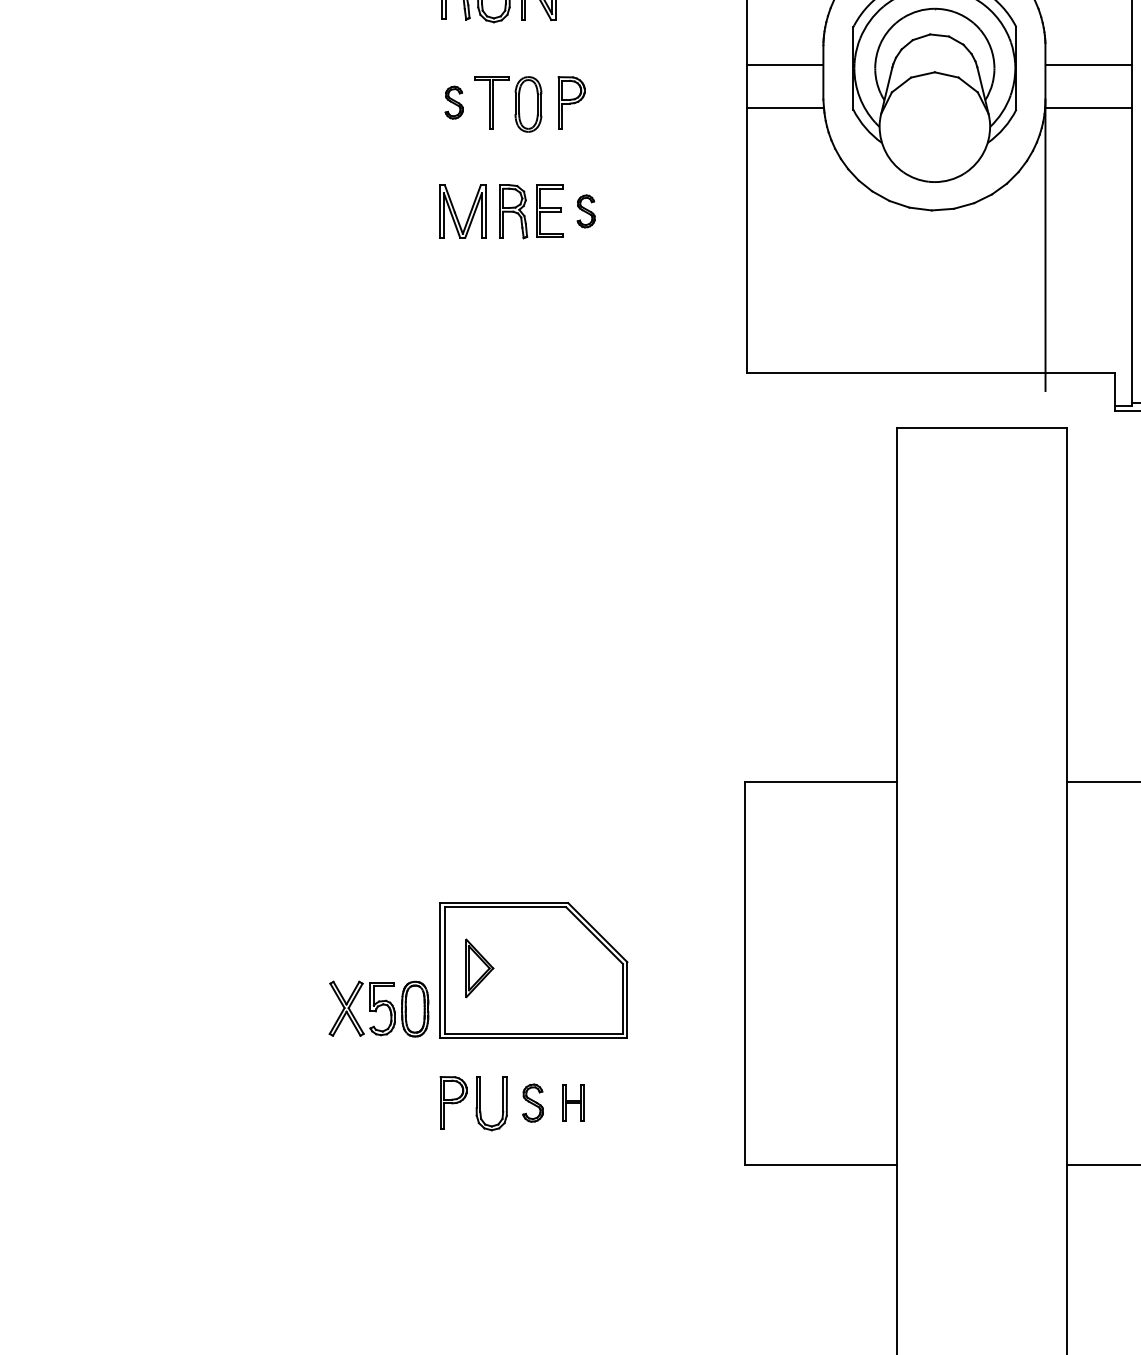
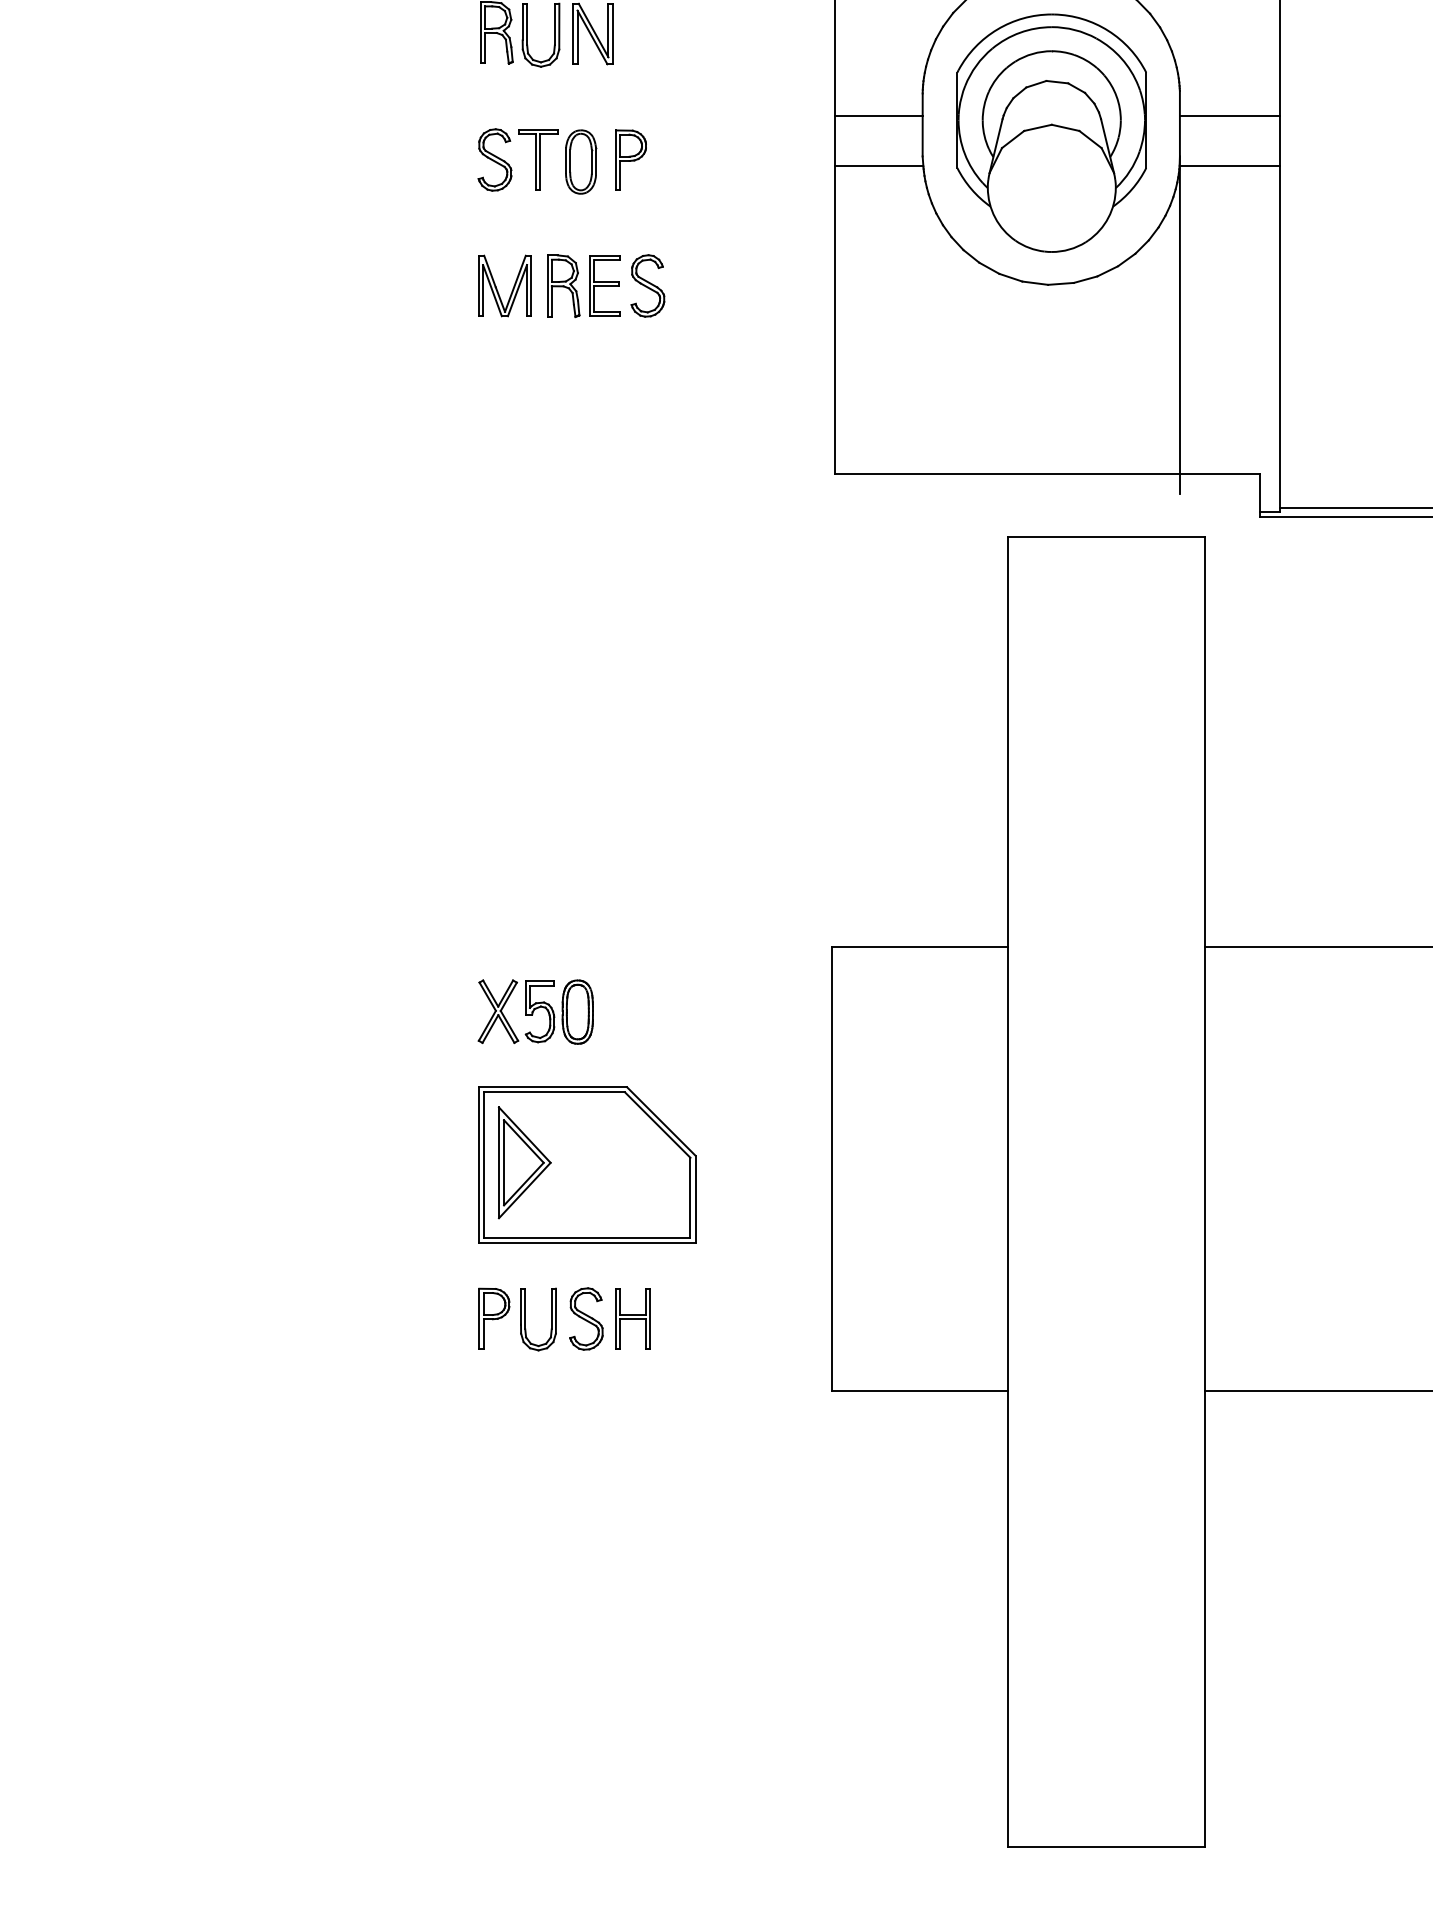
part: (453, 102) -> (494, 159), size x1.67
part: (585, 211) -> (647, 285), size x1.67
part: (479, 968) -> (524, 1162), size x1.67
part: (378, 1008) -> (535, 1011), moved
part: (533, 1102) -> (586, 1318), size x1.43
part: (572, 1102) -> (632, 1318), size x1.43

